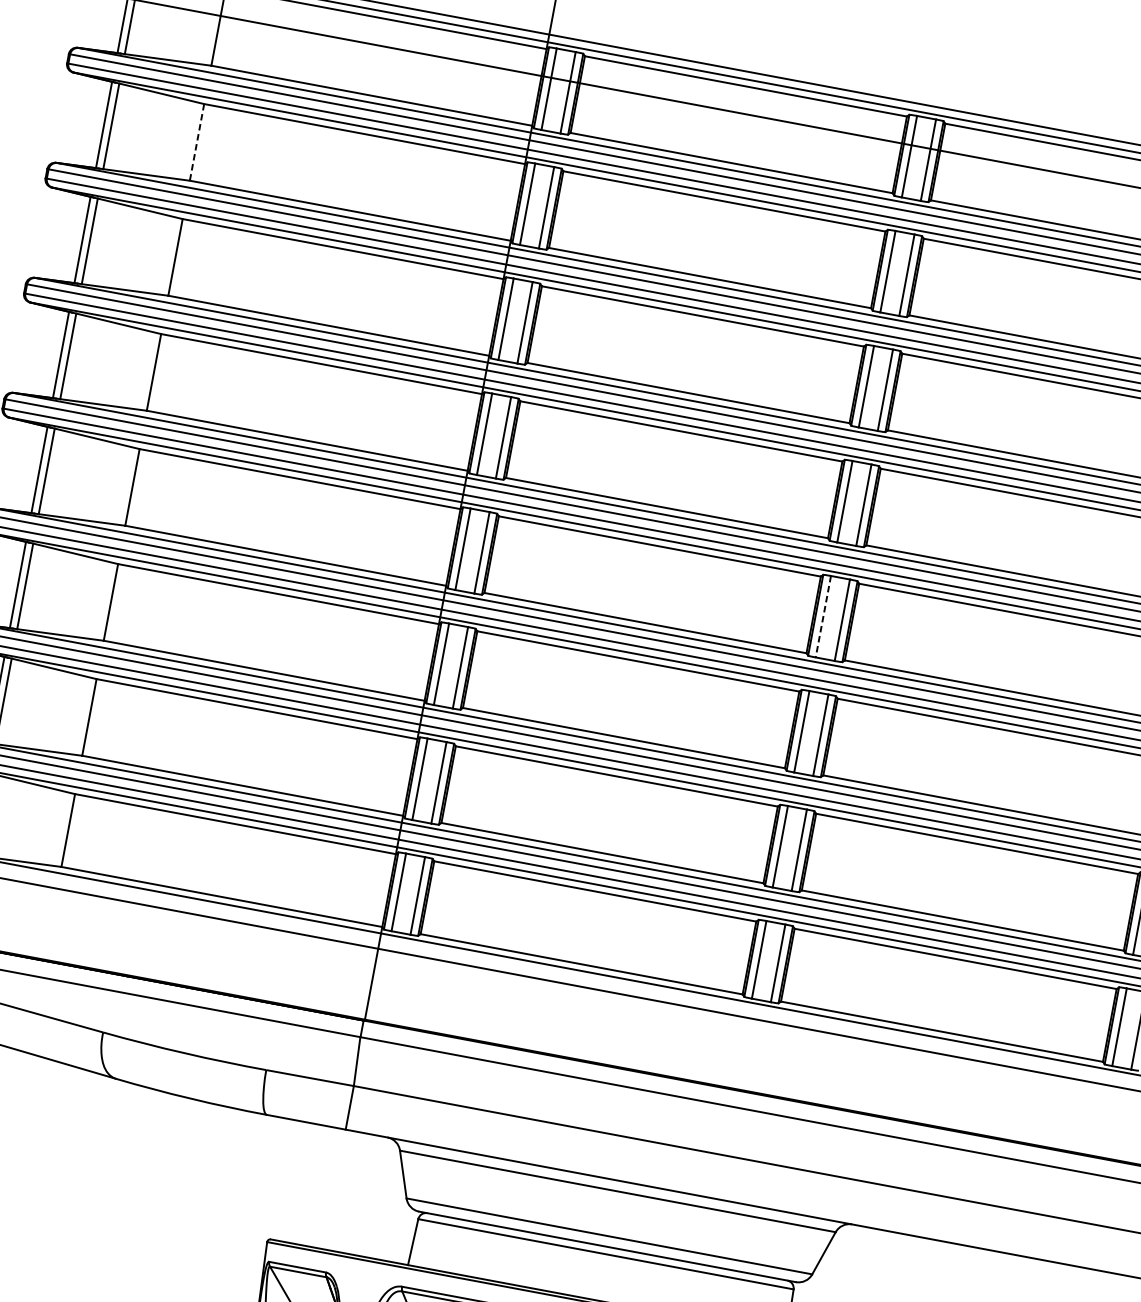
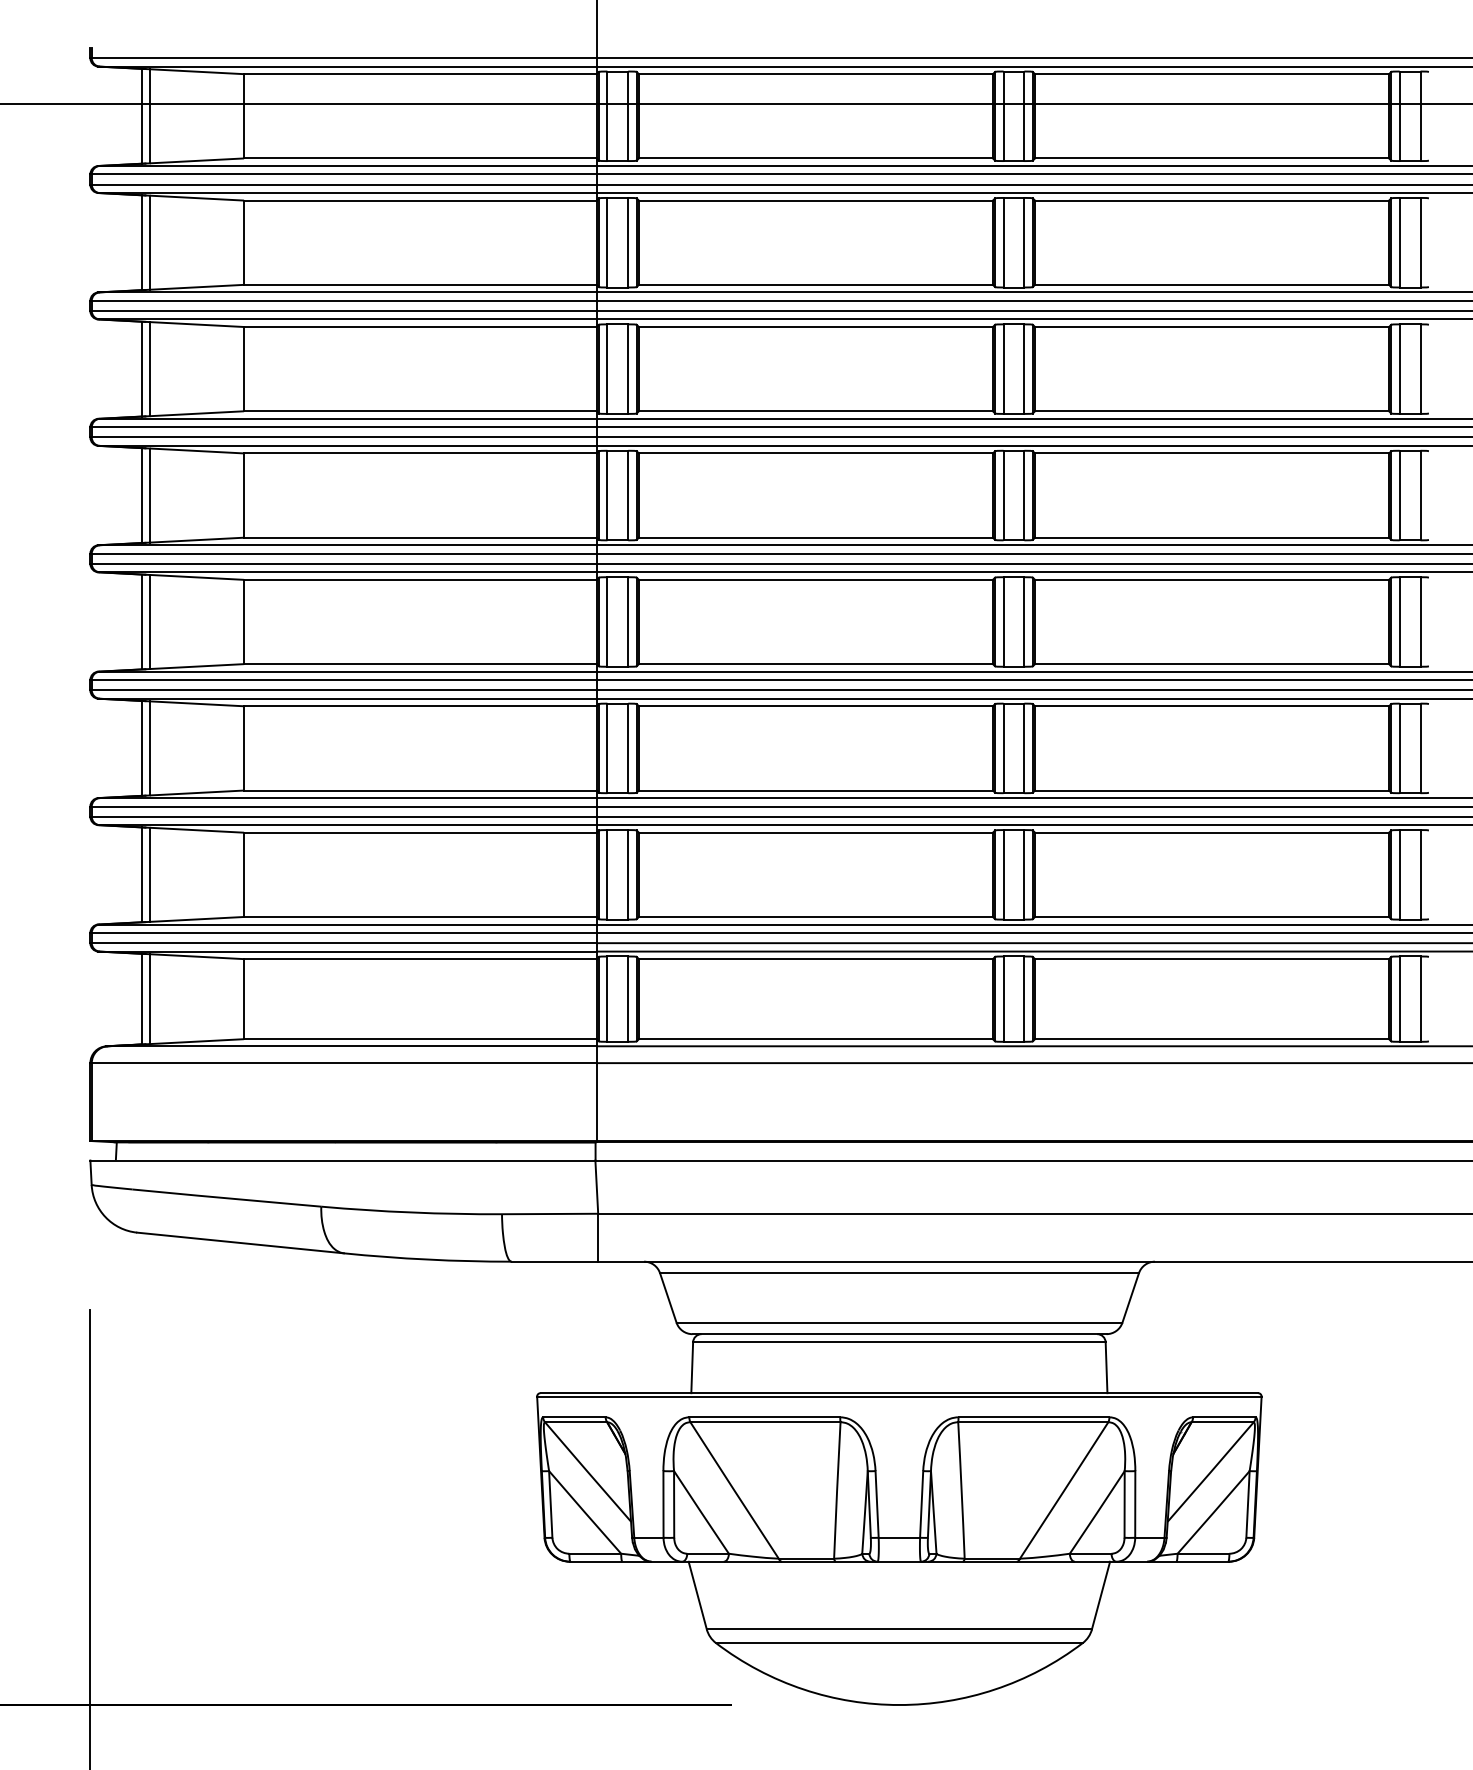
line: (197, 143) -> (244, 243), dashed -> solid
line: (823, 616) -> (1003, 621), dashed -> solid

